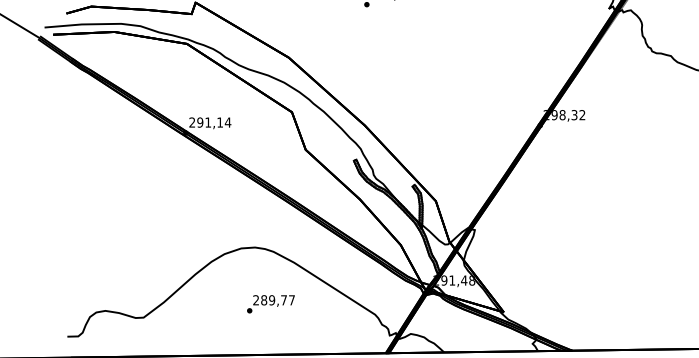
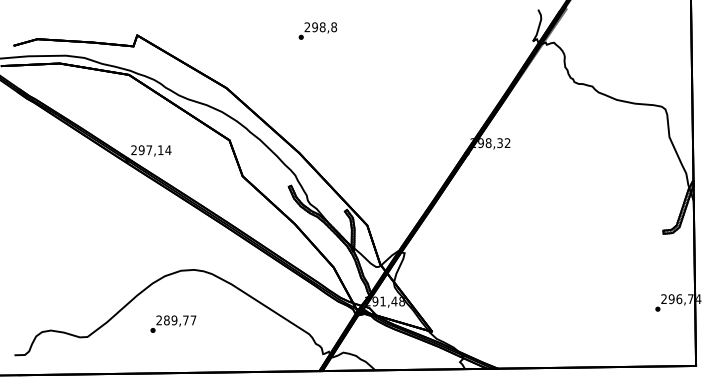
text: (208, 122) -> (149, 150), 291,14 -> 297,14
text: (271, 303) -> (173, 323), moved

